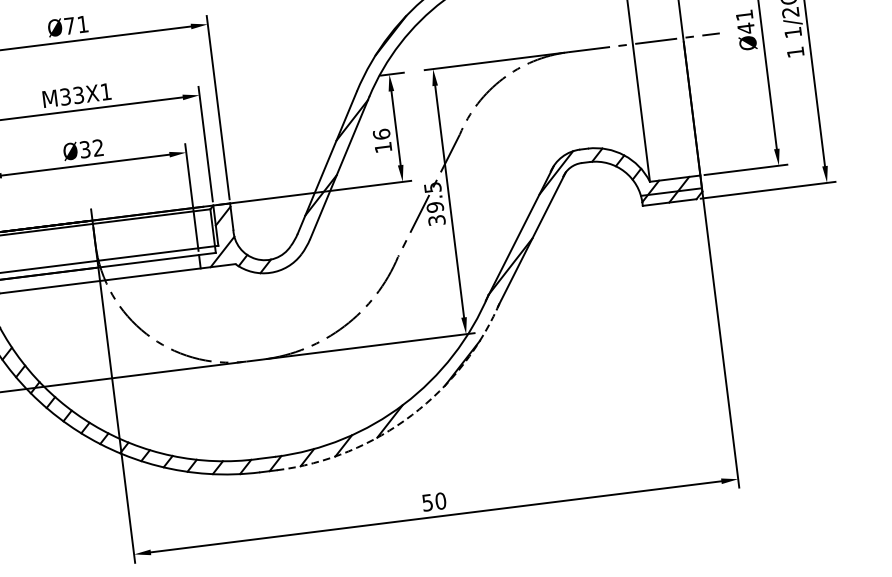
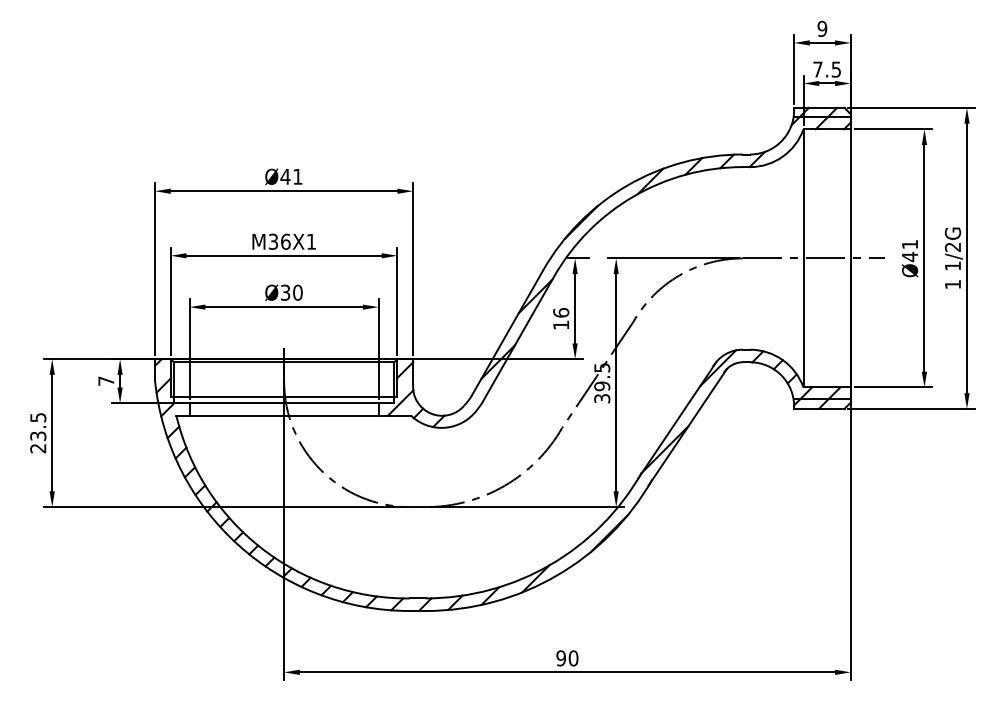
text: (69, 25) -> (285, 176), Ø71 -> Ø41
text: (78, 94) -> (285, 241), M33X1 -> M36X1
text: (97, 147) -> (297, 292), Ø32 -> Ø30
arc: (411, 415) -> (556, 575), dashed -> solid
text: (427, 502) -> (561, 658), 50 -> 90

